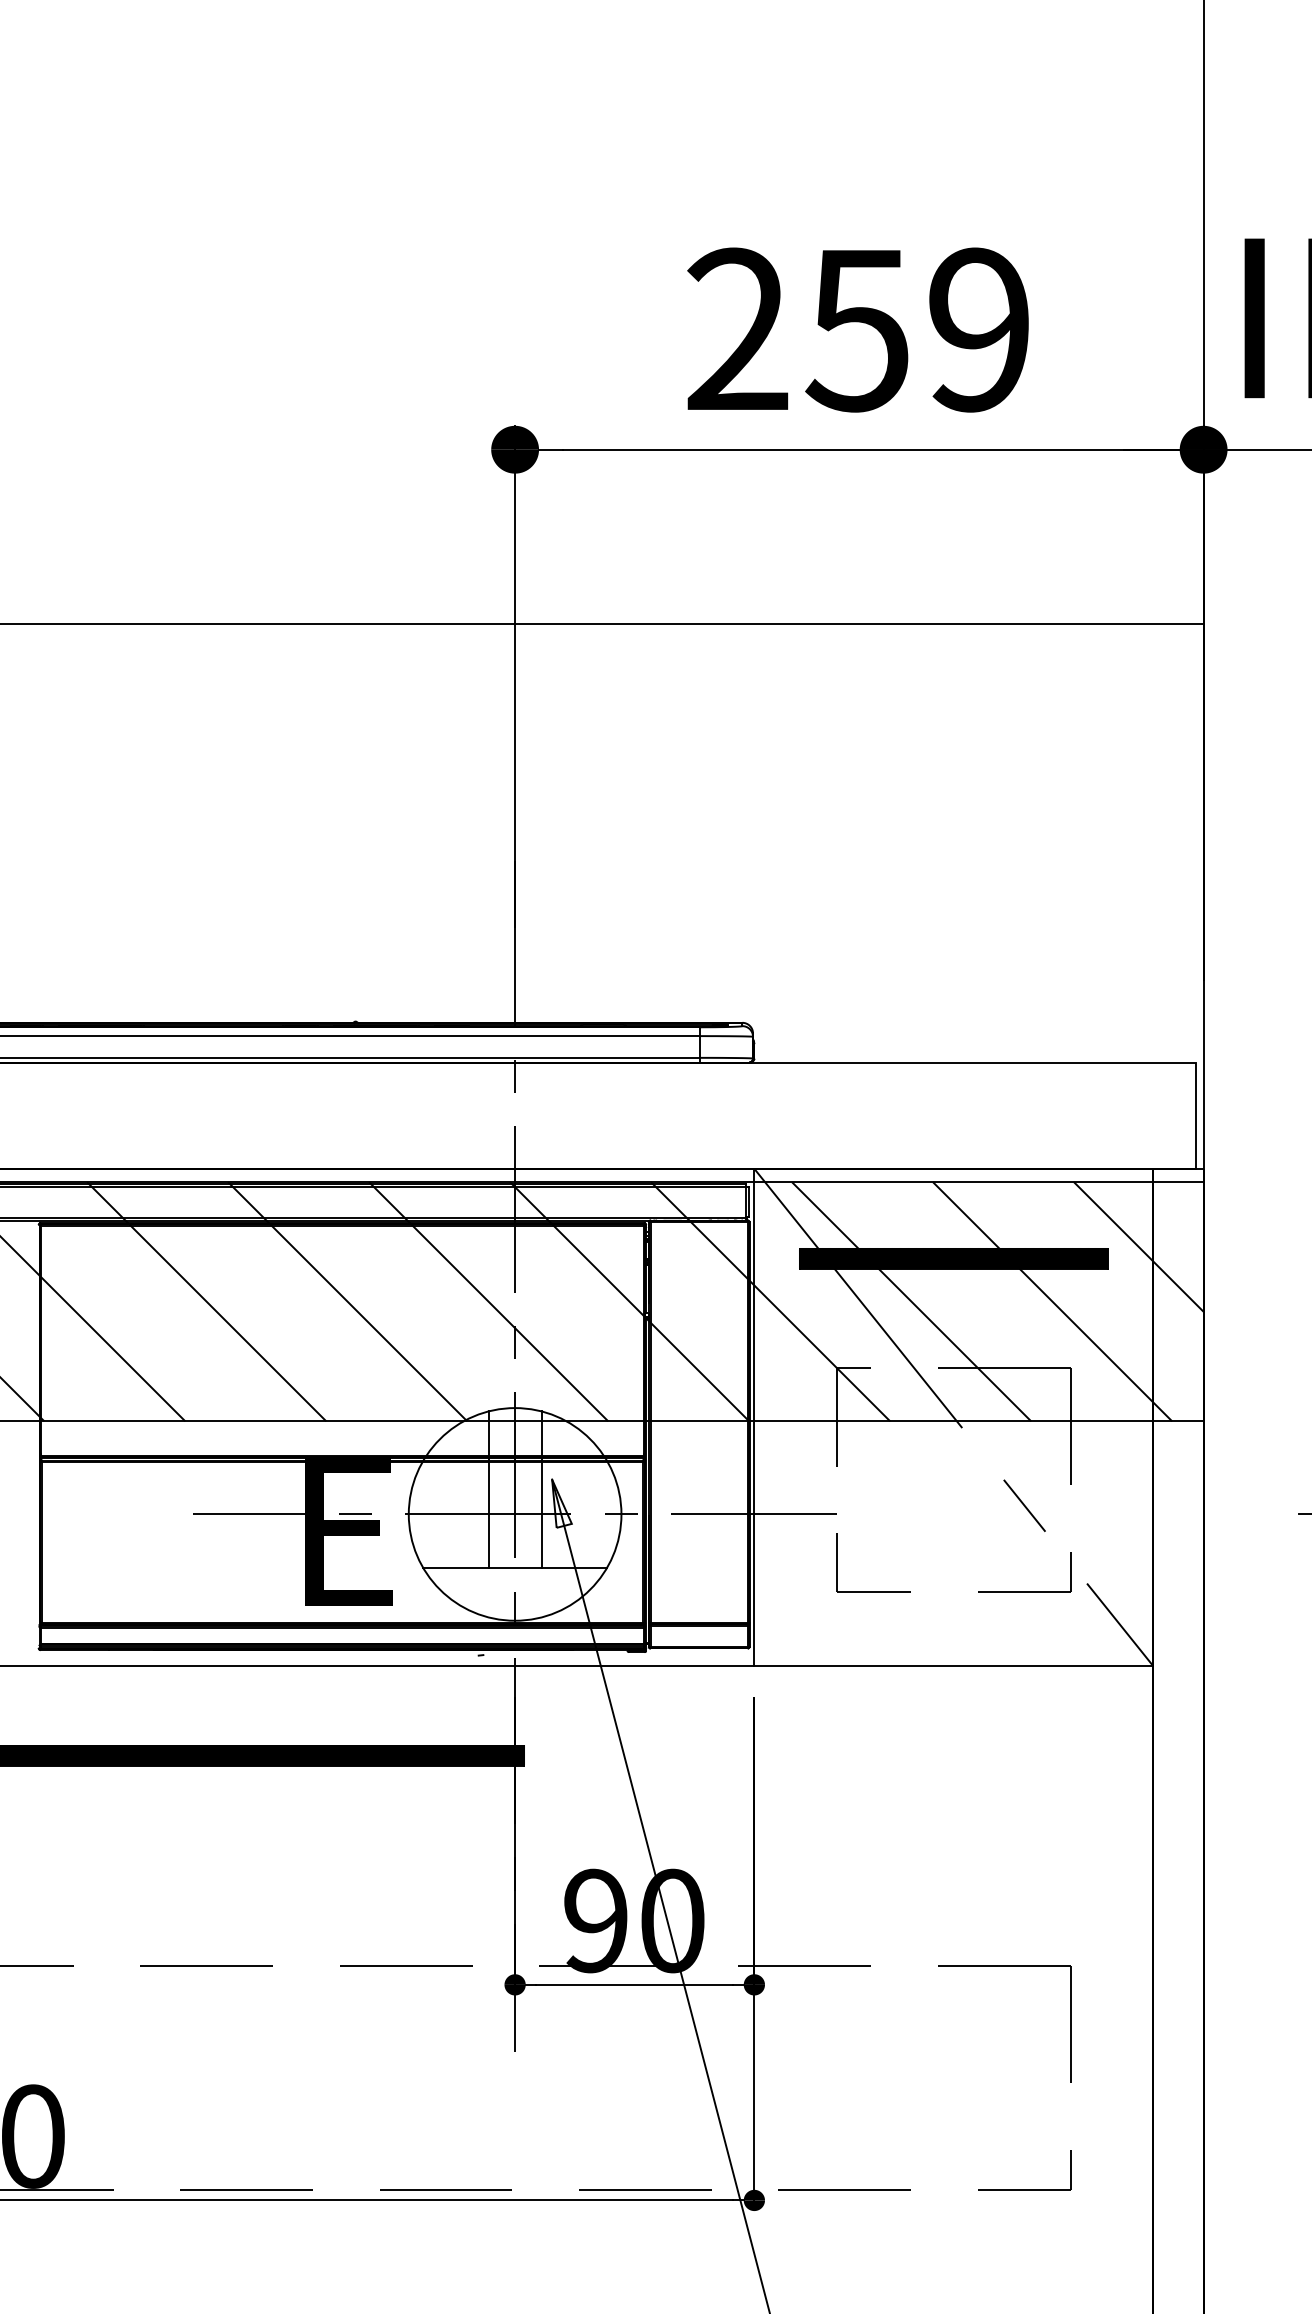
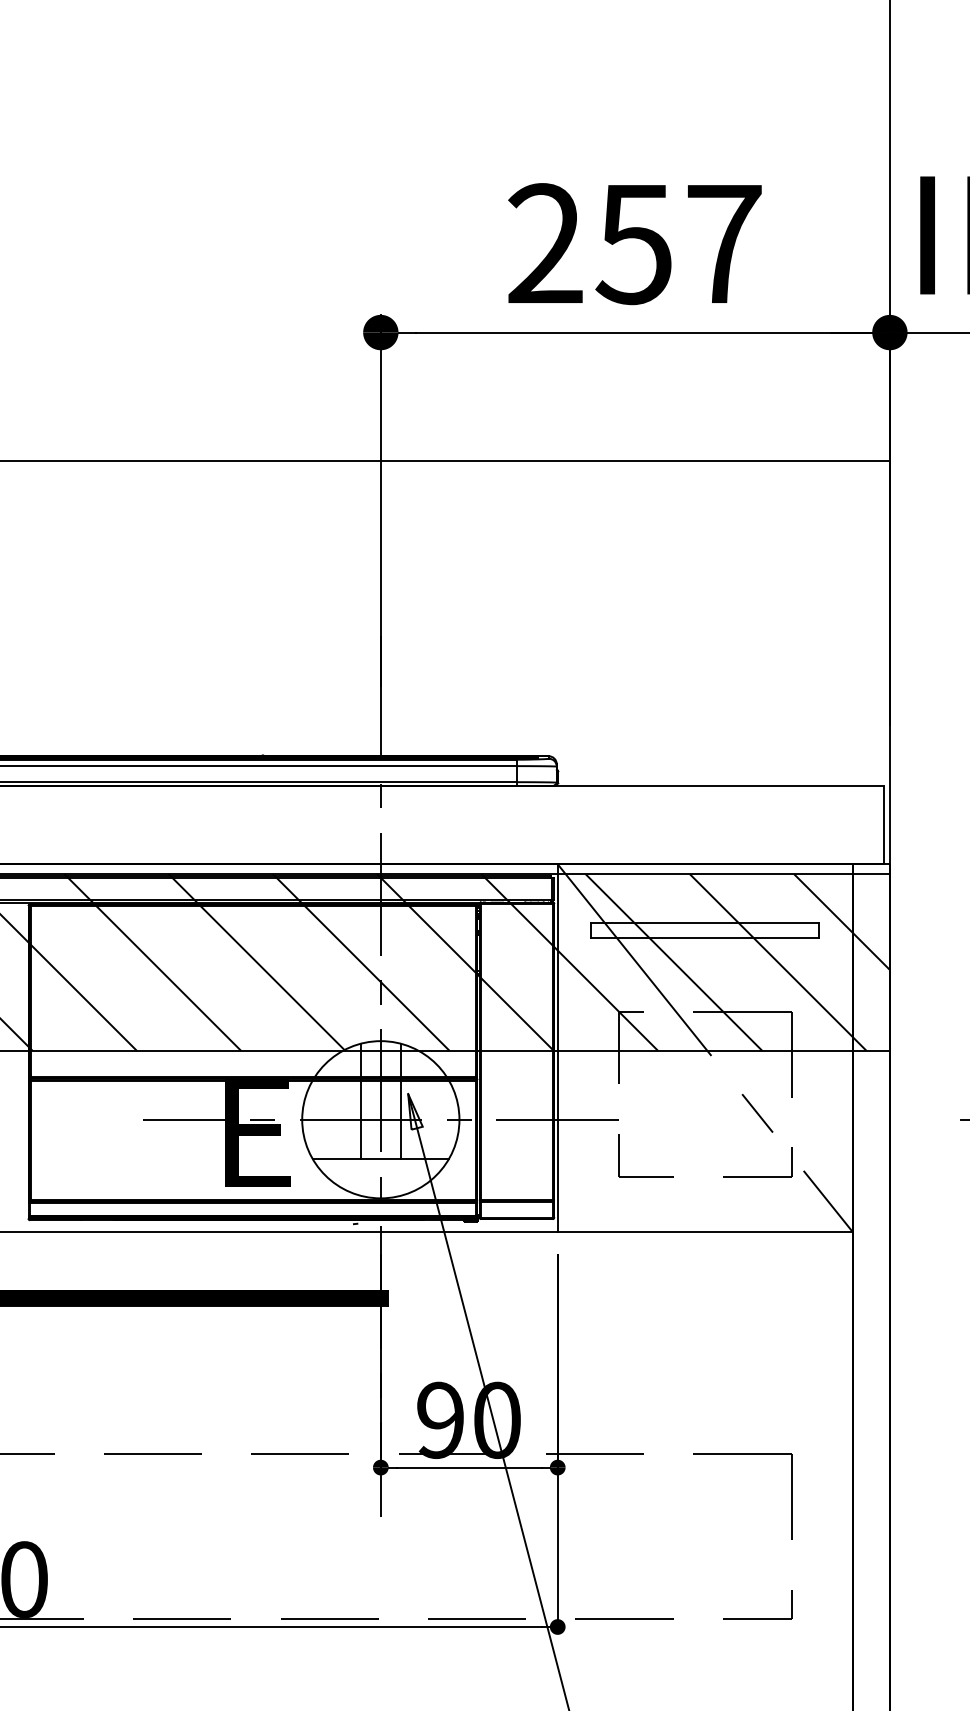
text: (979, 330) -> (724, 244), 259 -> 257
hatch: (954, 1258) -> (705, 930), removed

